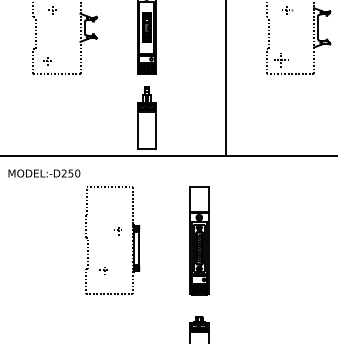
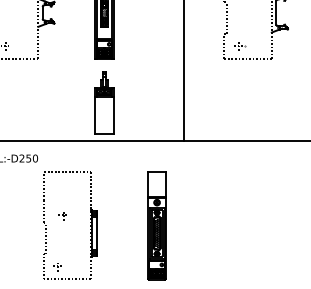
part: (282, 61) -> (240, 46), size x0.71
part: (117, 231) -> (62, 216), moved
part: (103, 270) -> (57, 266), moved

